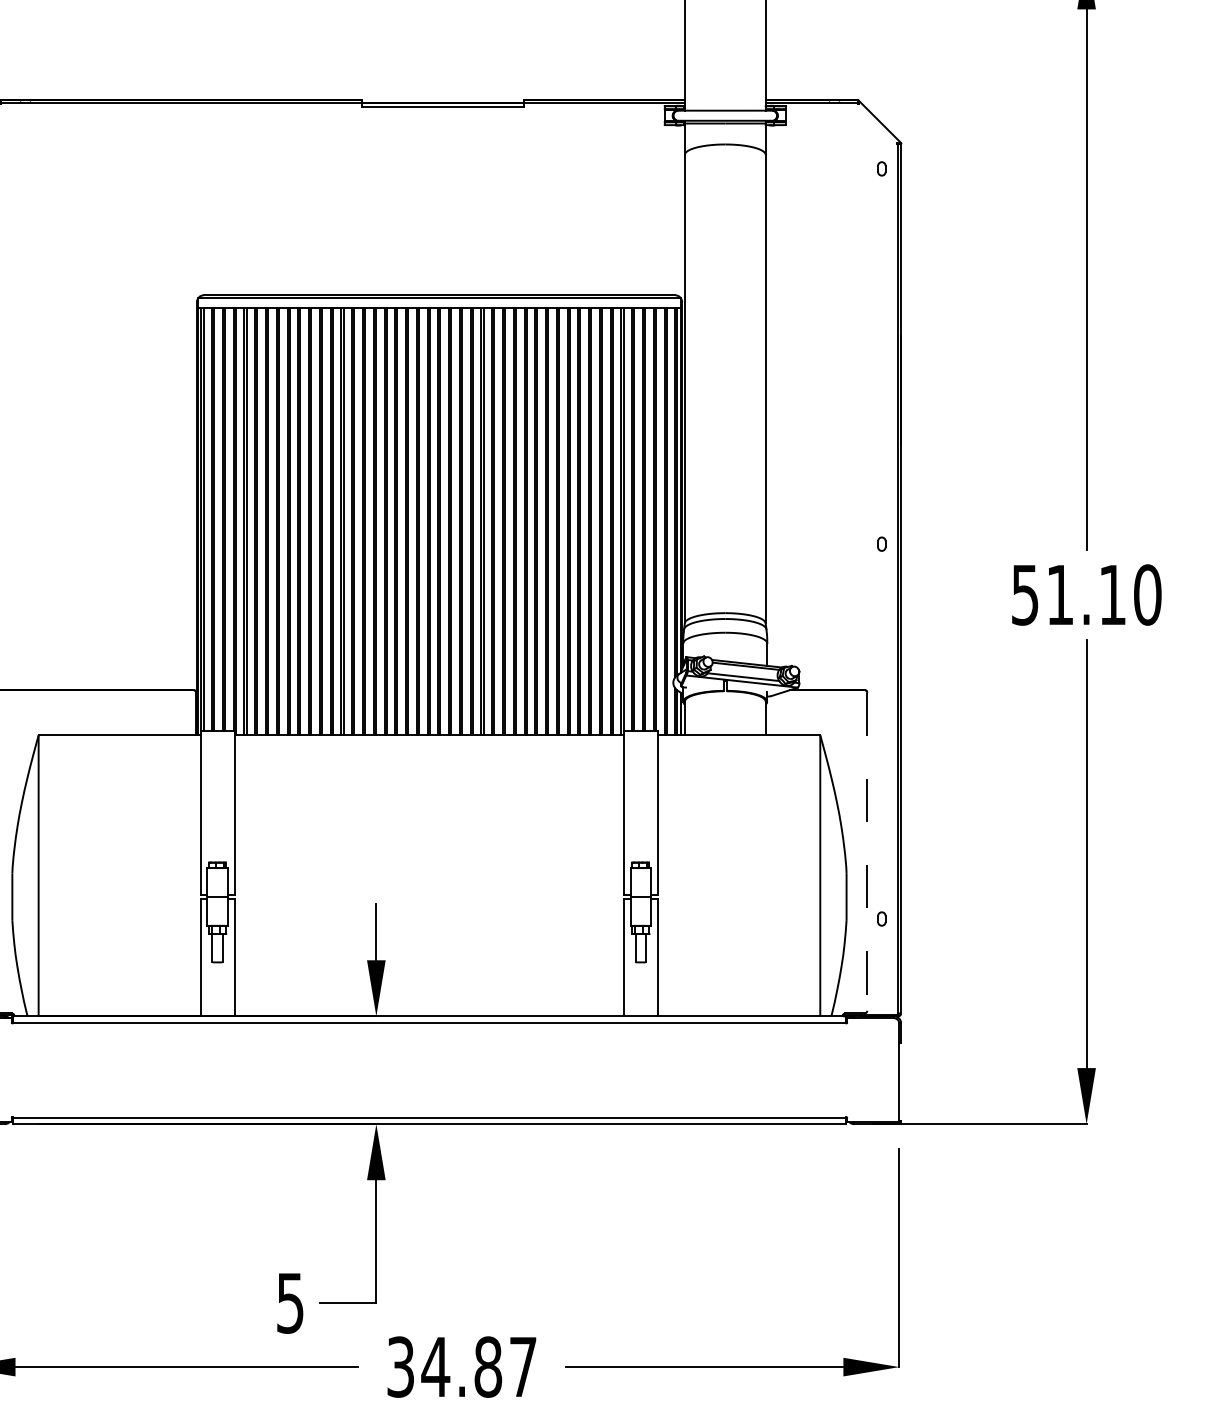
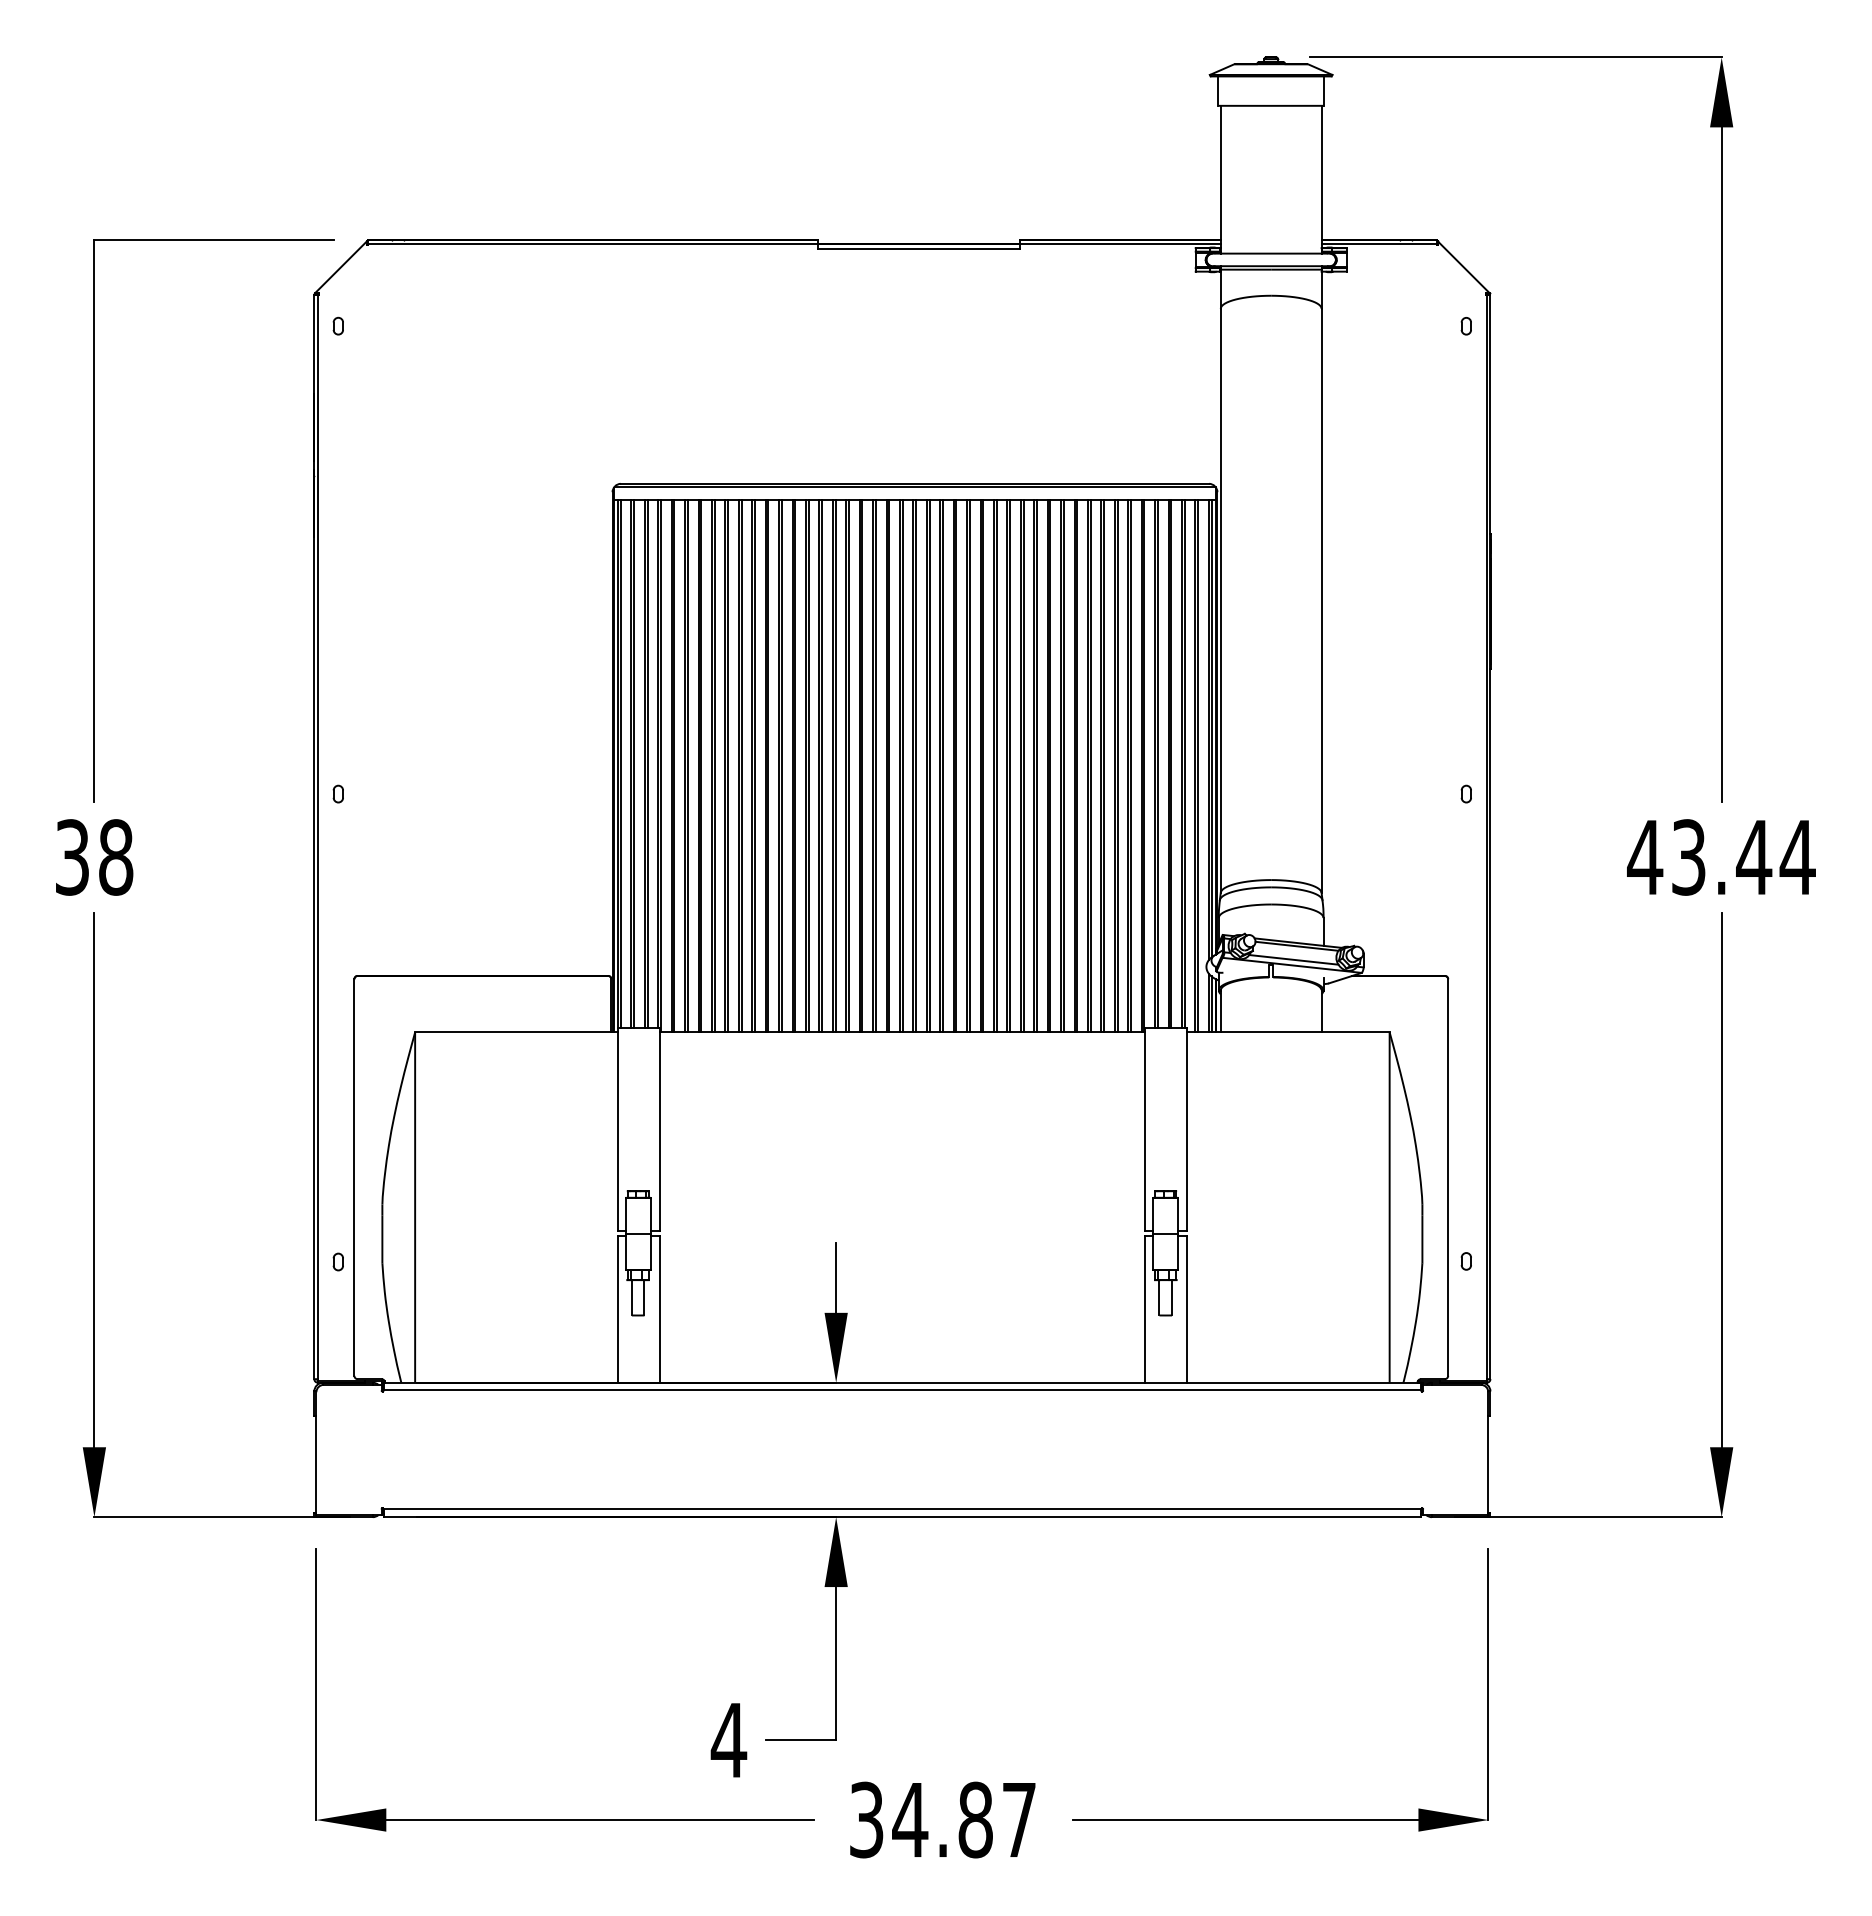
text: (1086, 595) -> (1721, 857), 51.10 -> 43.44
line: (867, 852) -> (1448, 1178), dashed -> solid
text: (289, 1303) -> (728, 1740), 5 -> 4

